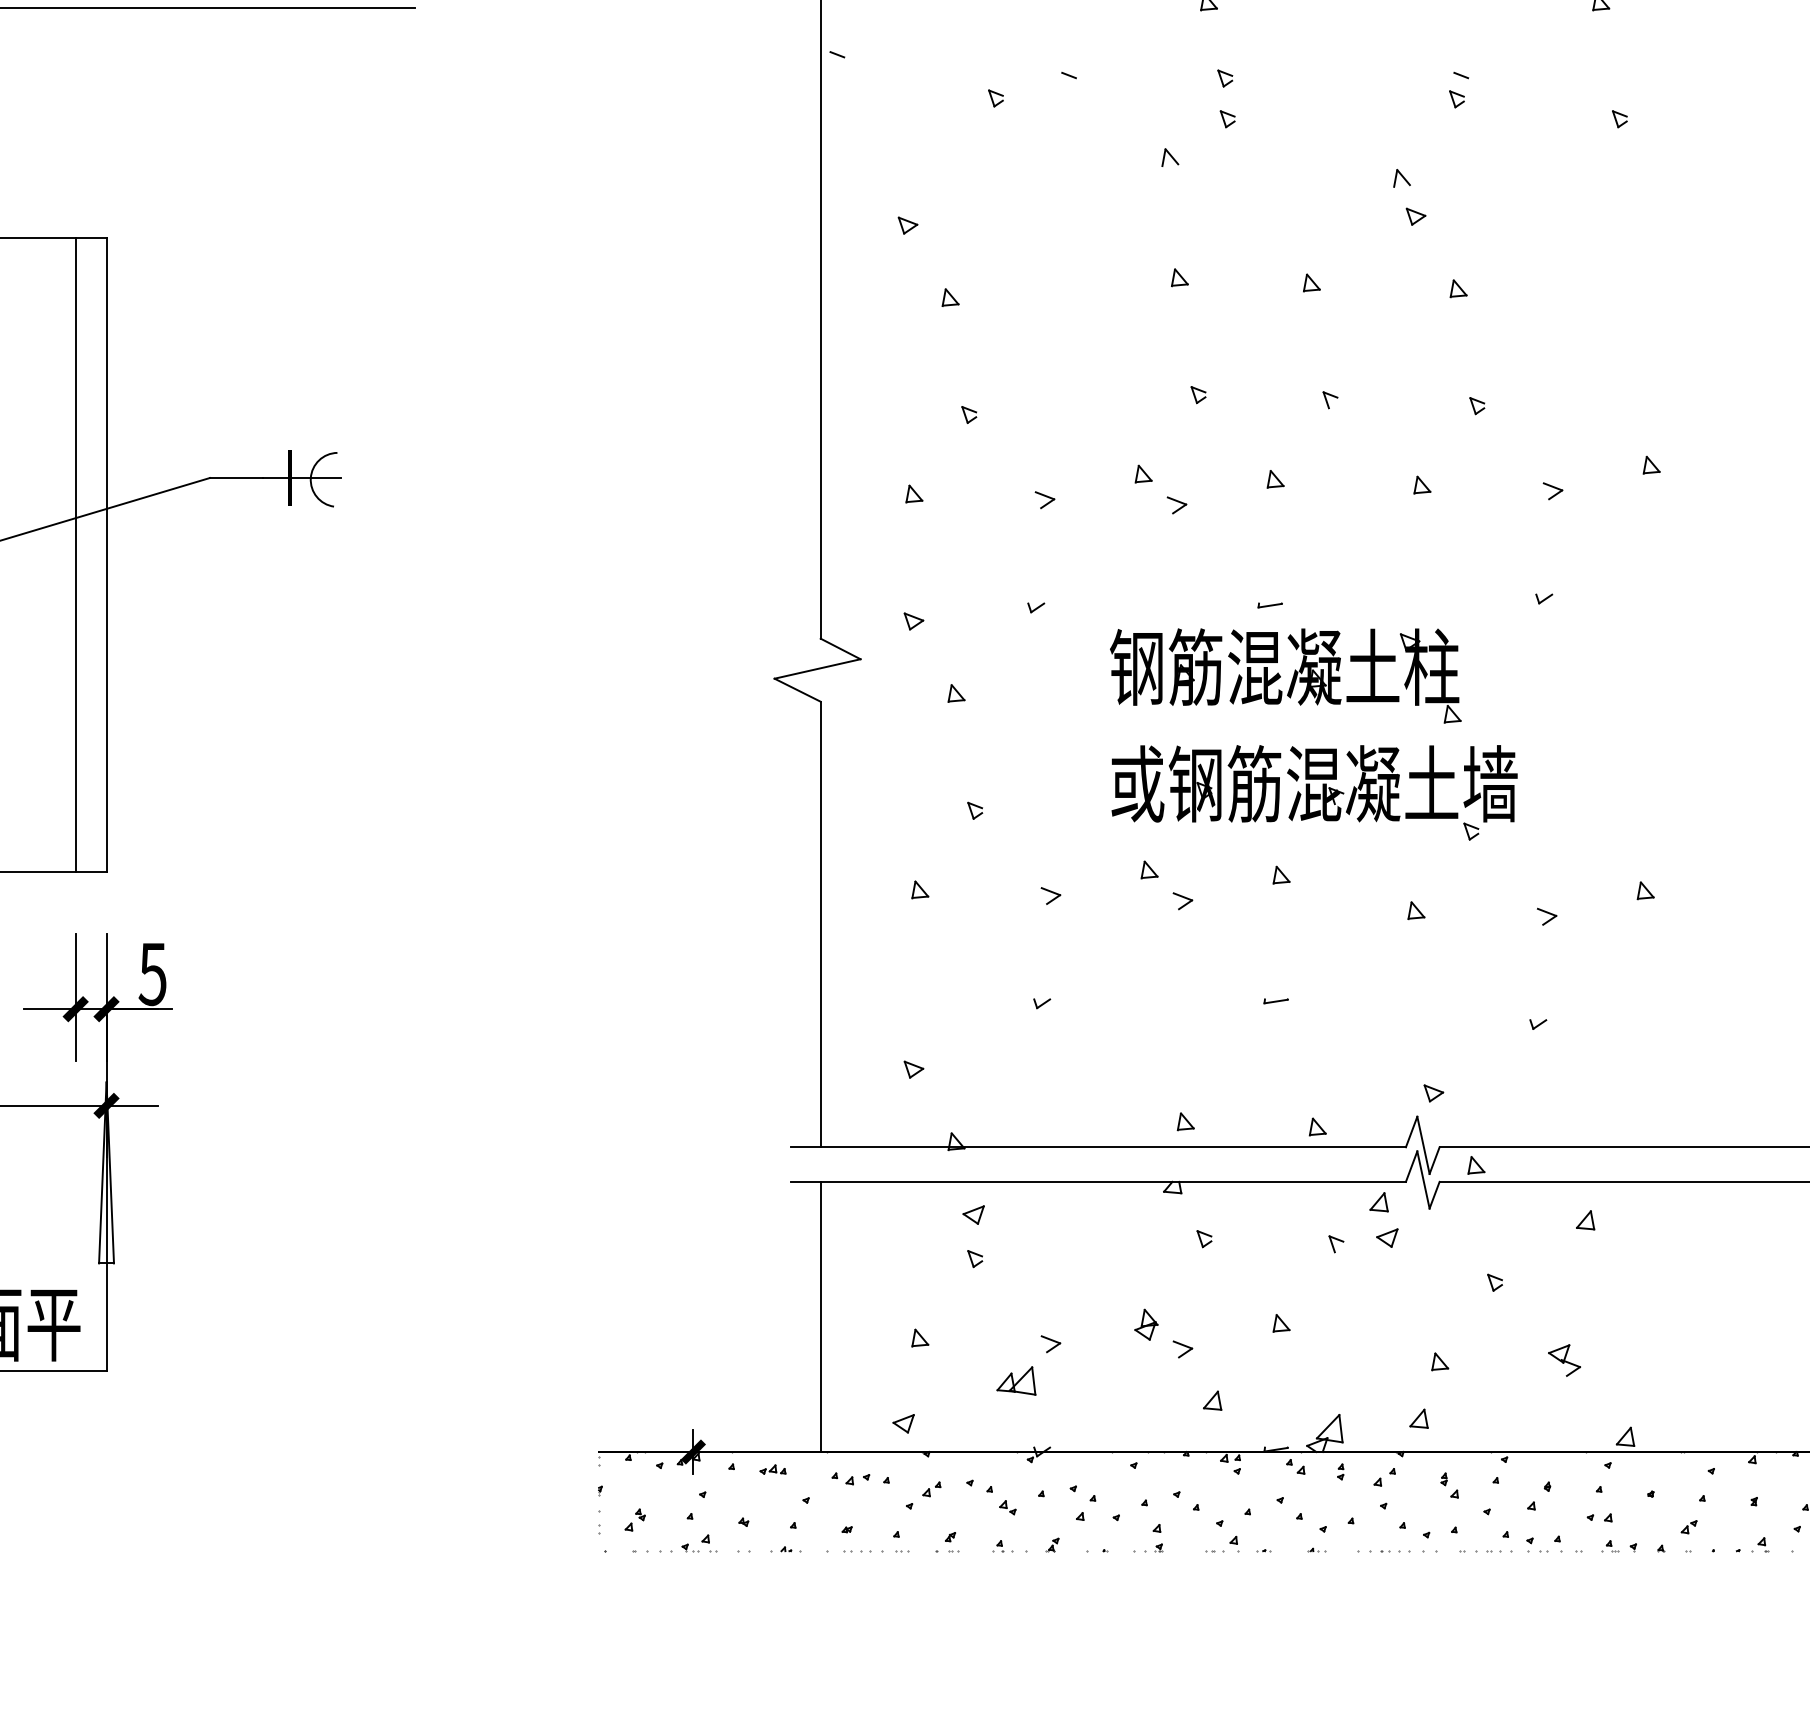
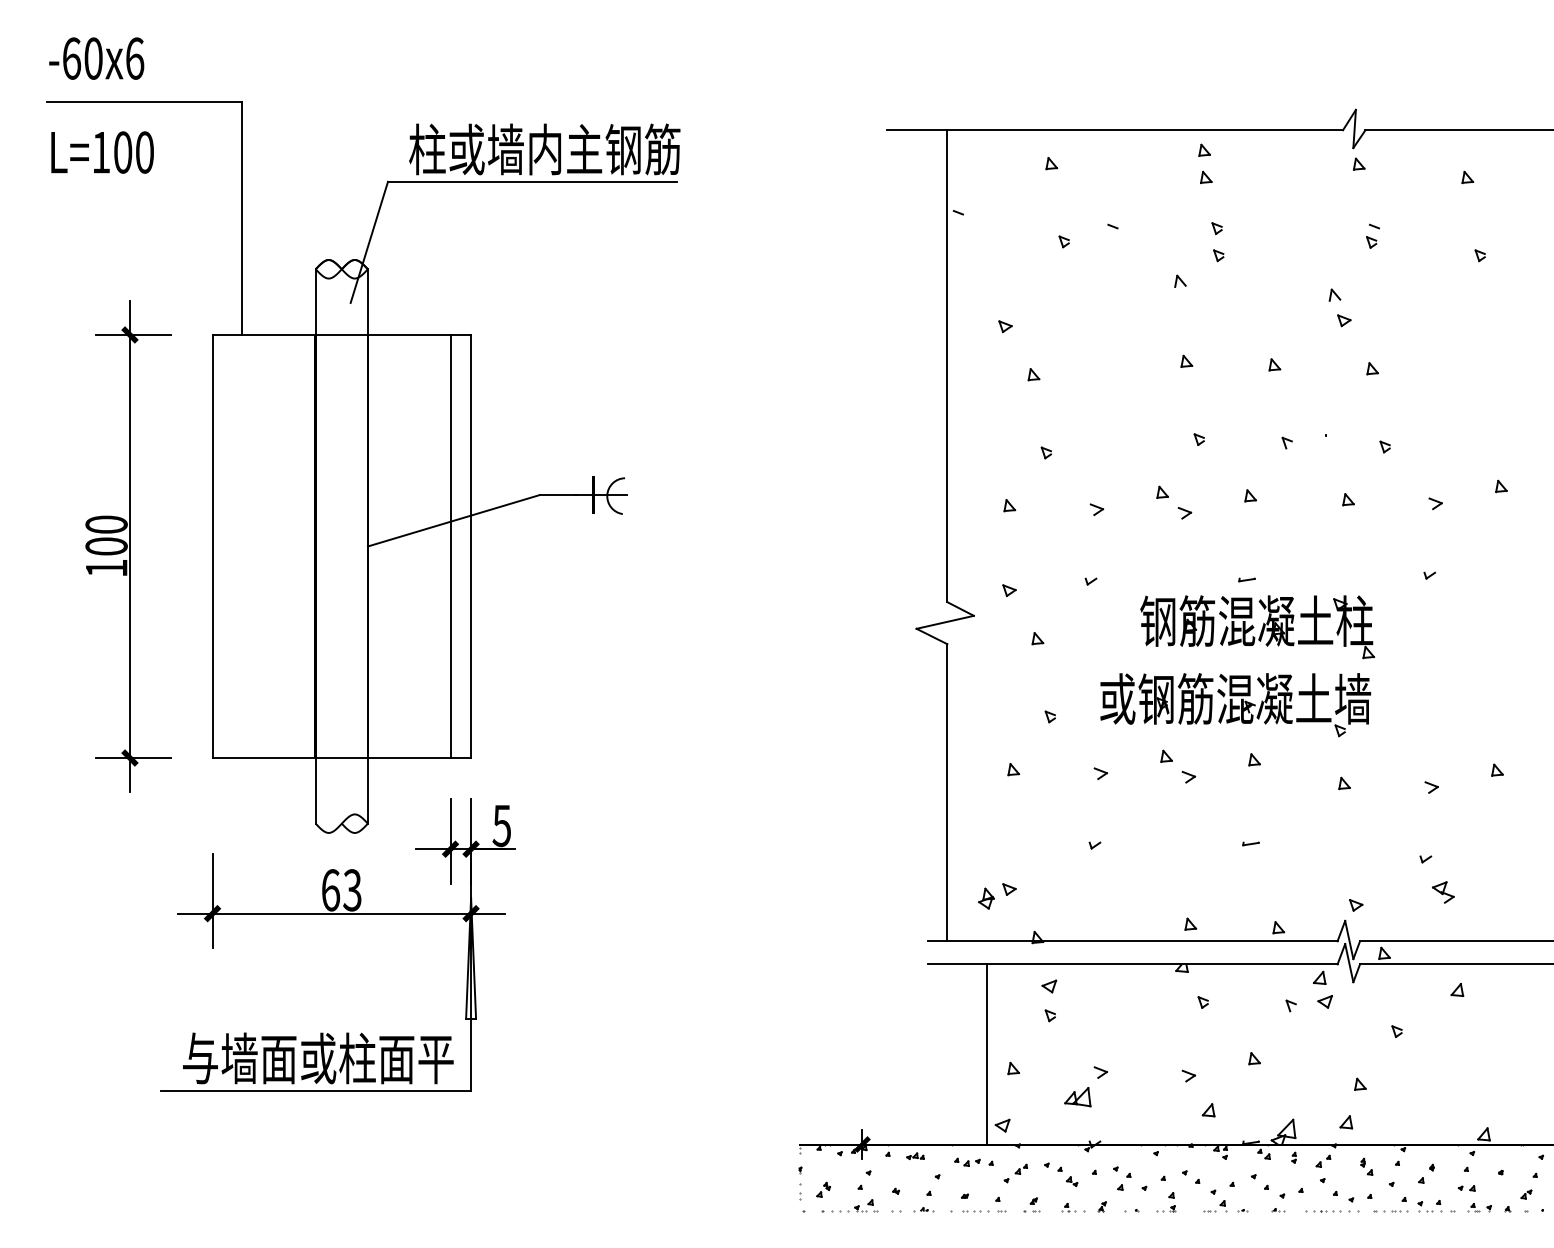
part: (1314, 793) -> (1235, 705), moved
line: (820, 1317) -> (987, 1054), moved
part: (1146, 1324) -> (986, 898), moved
part: (1564, 1360) -> (1443, 892), moved

